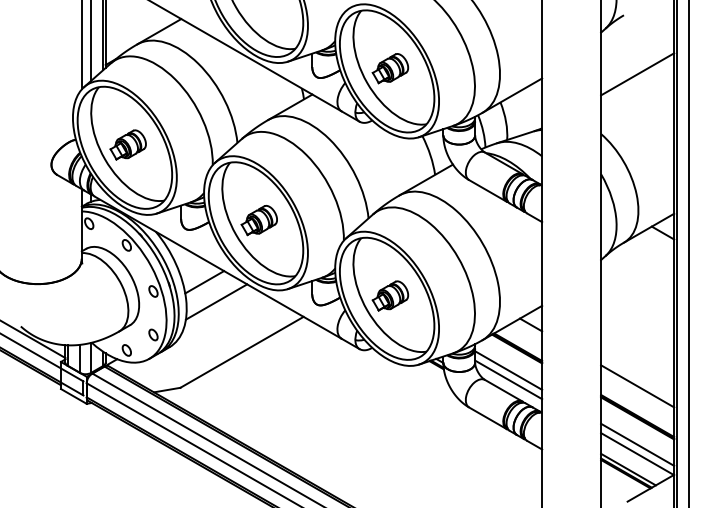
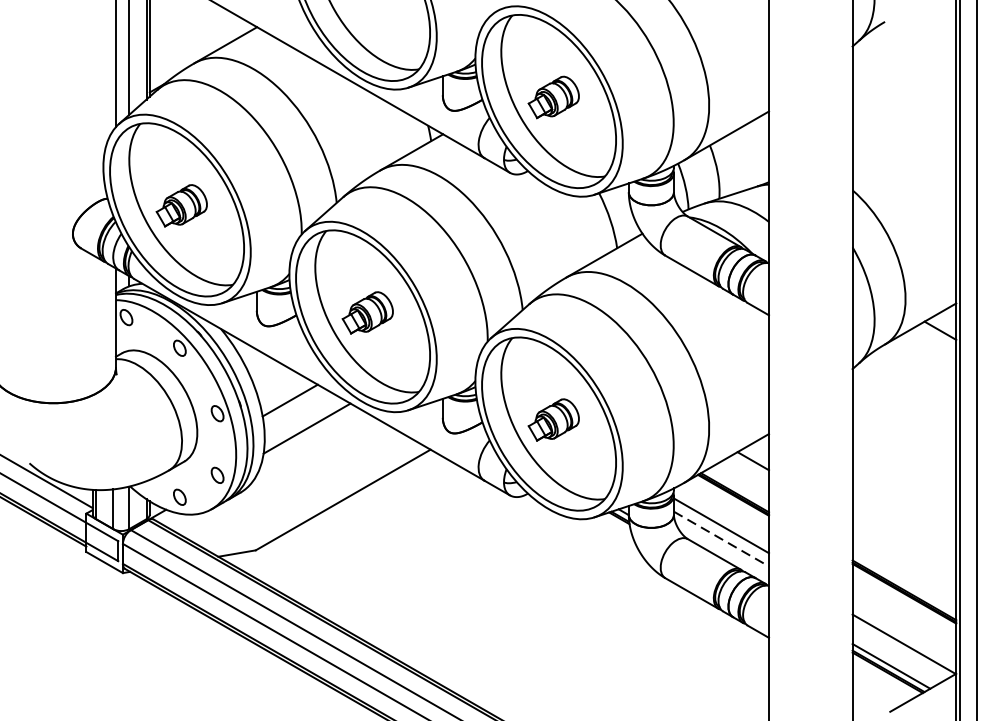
line: (637, 74) -> (904, 105), removed
line: (508, 379) -> (721, 538), solid -> dashed
line: (637, 386) -> (904, 548), removed
line: (637, 444) -> (904, 630), removed

